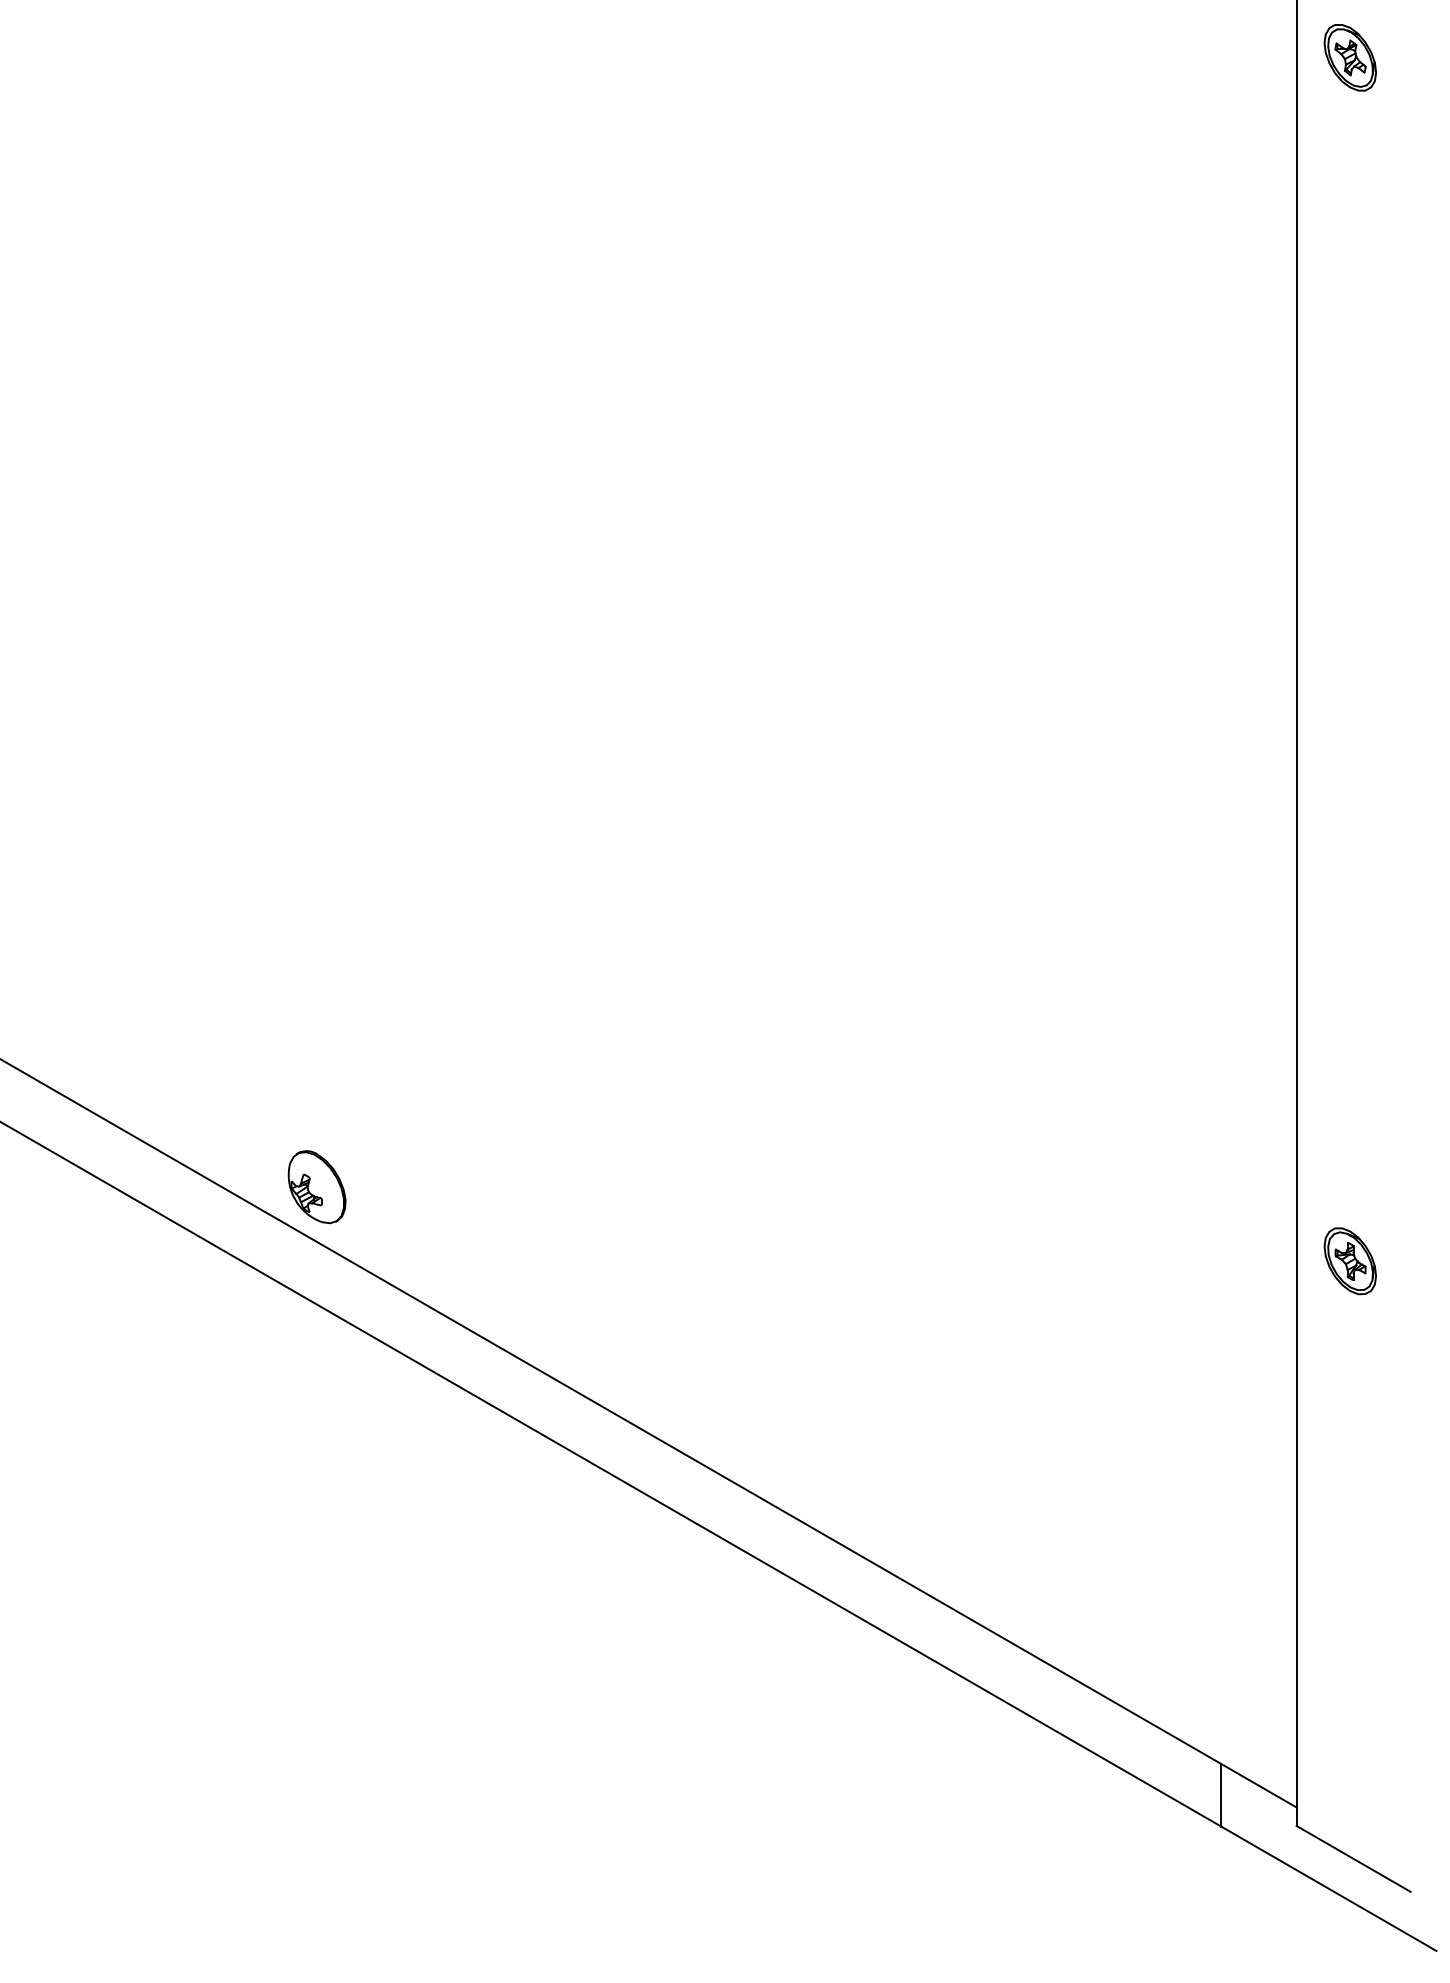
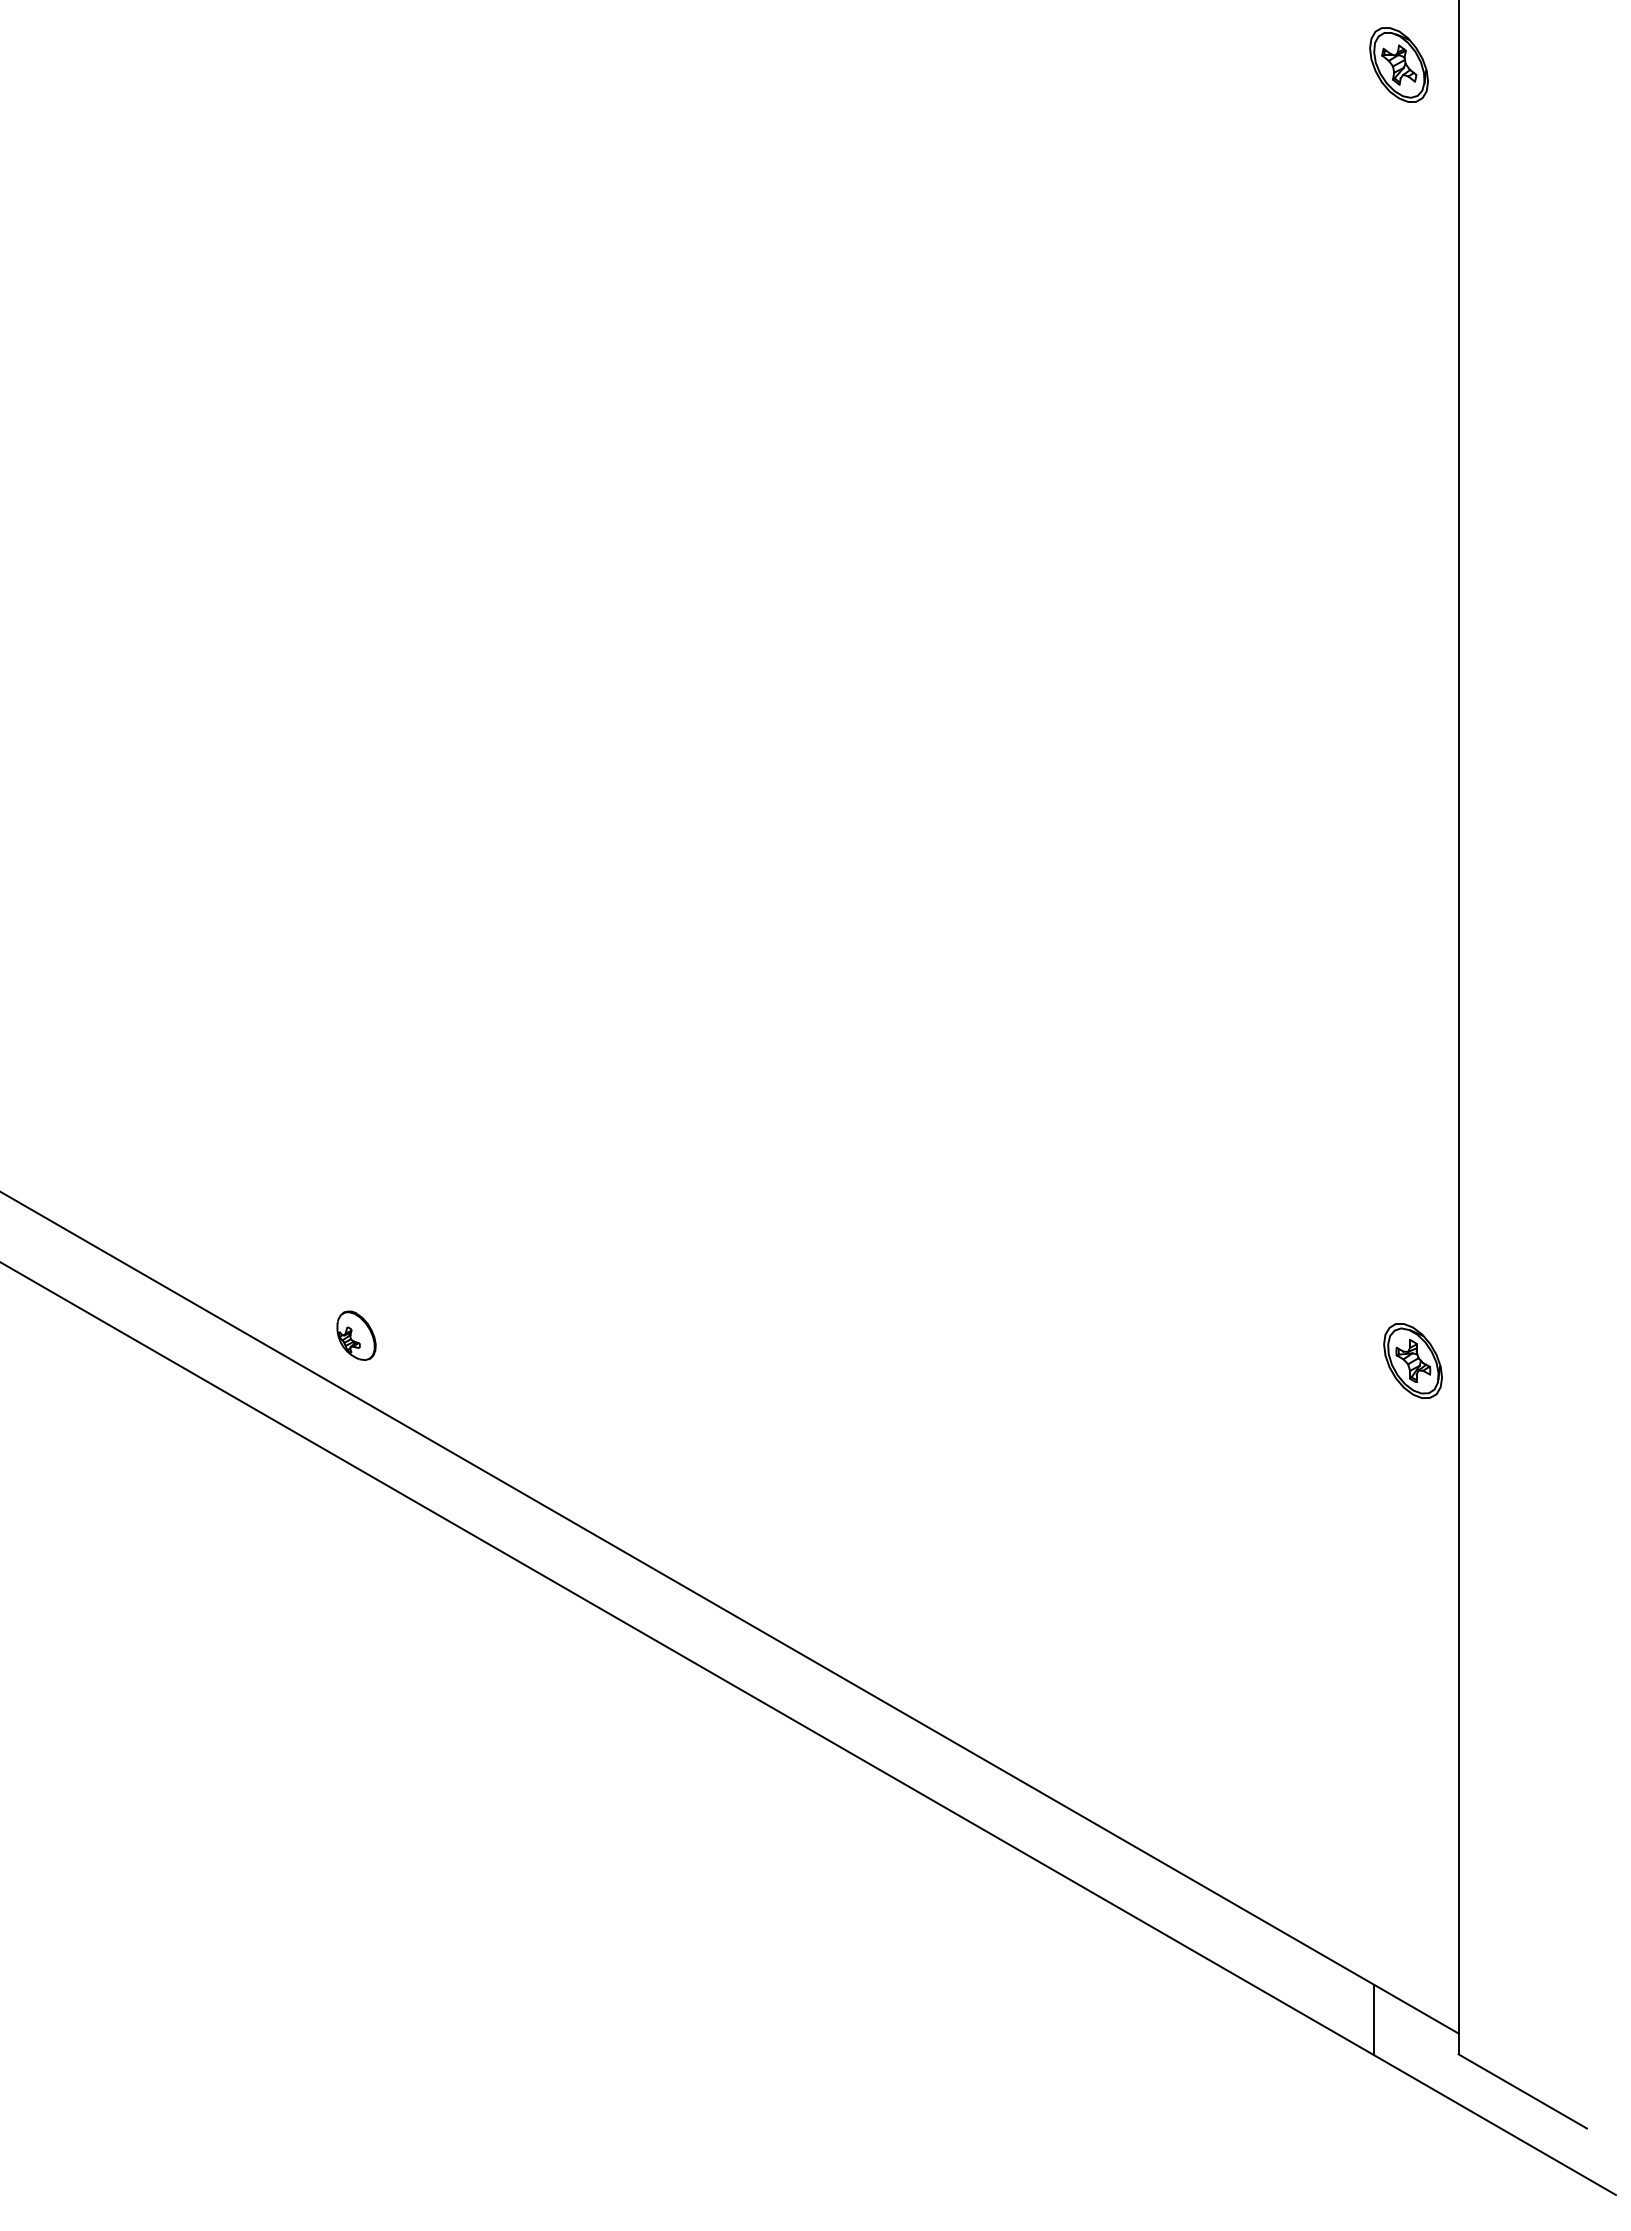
part: (1349, 57) -> (1398, 64), moved
part: (317, 1187) -> (356, 1335), size x0.6
part: (1349, 1261) -> (1412, 1361), moved

